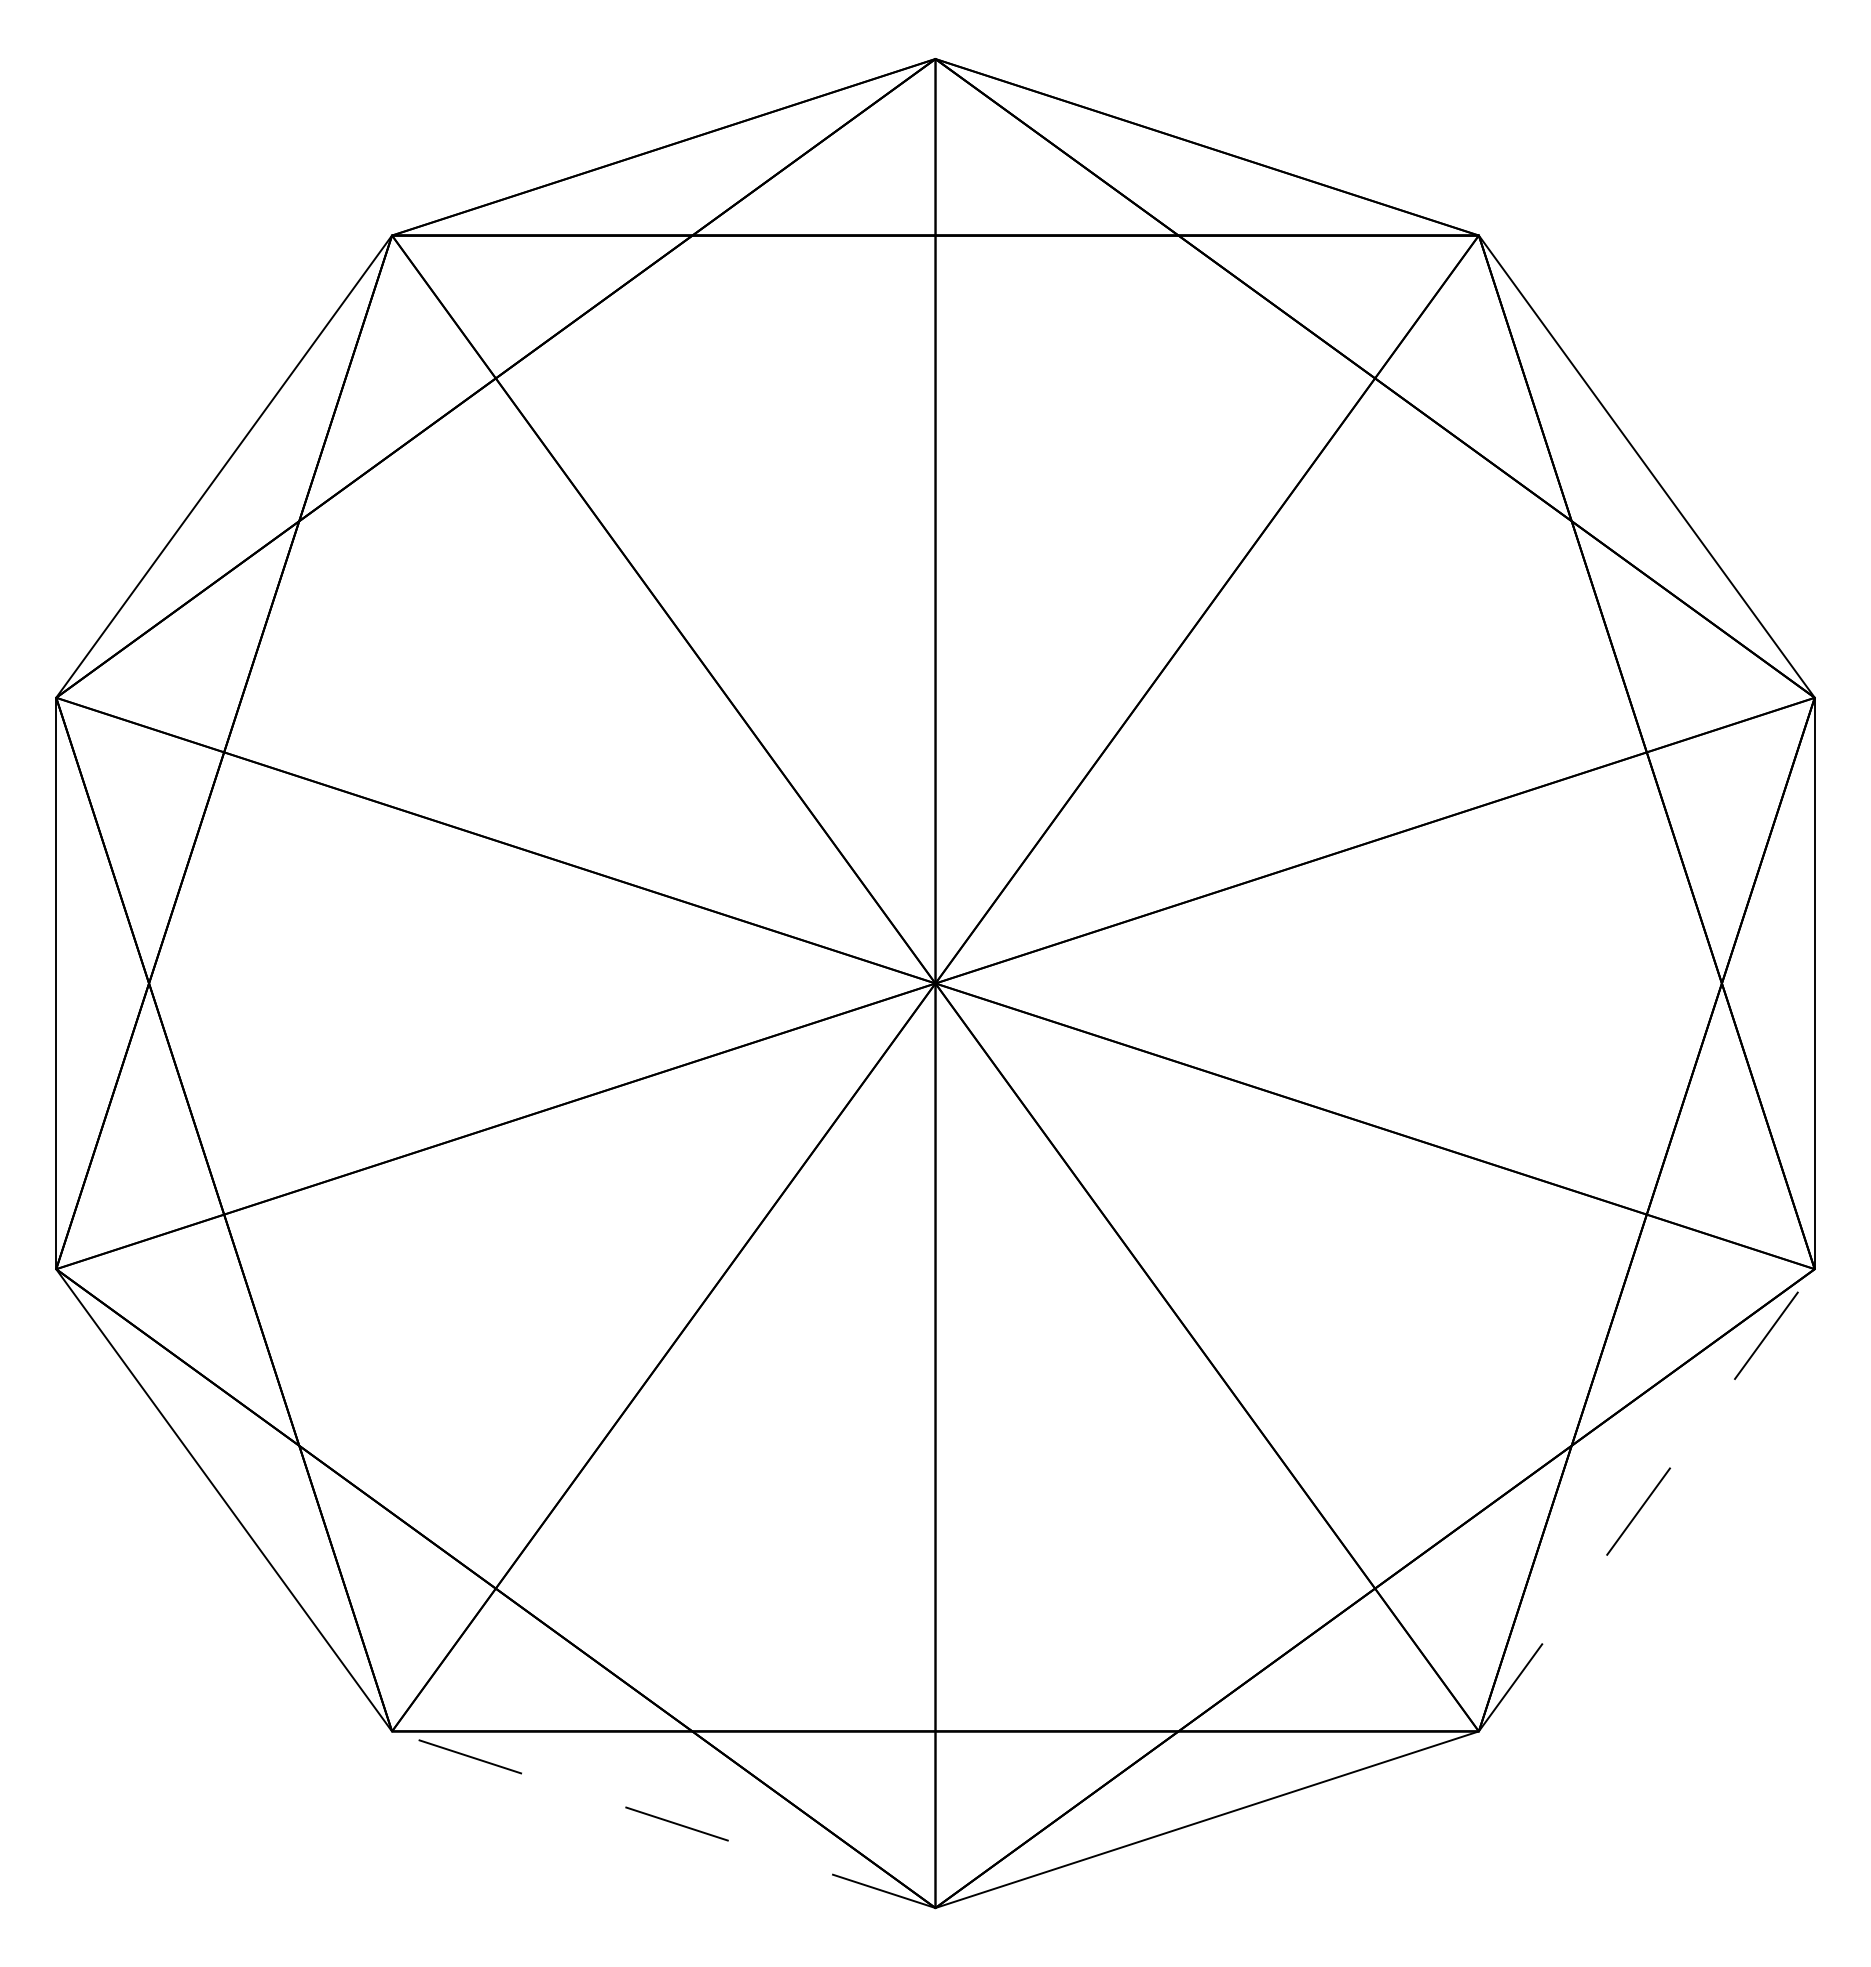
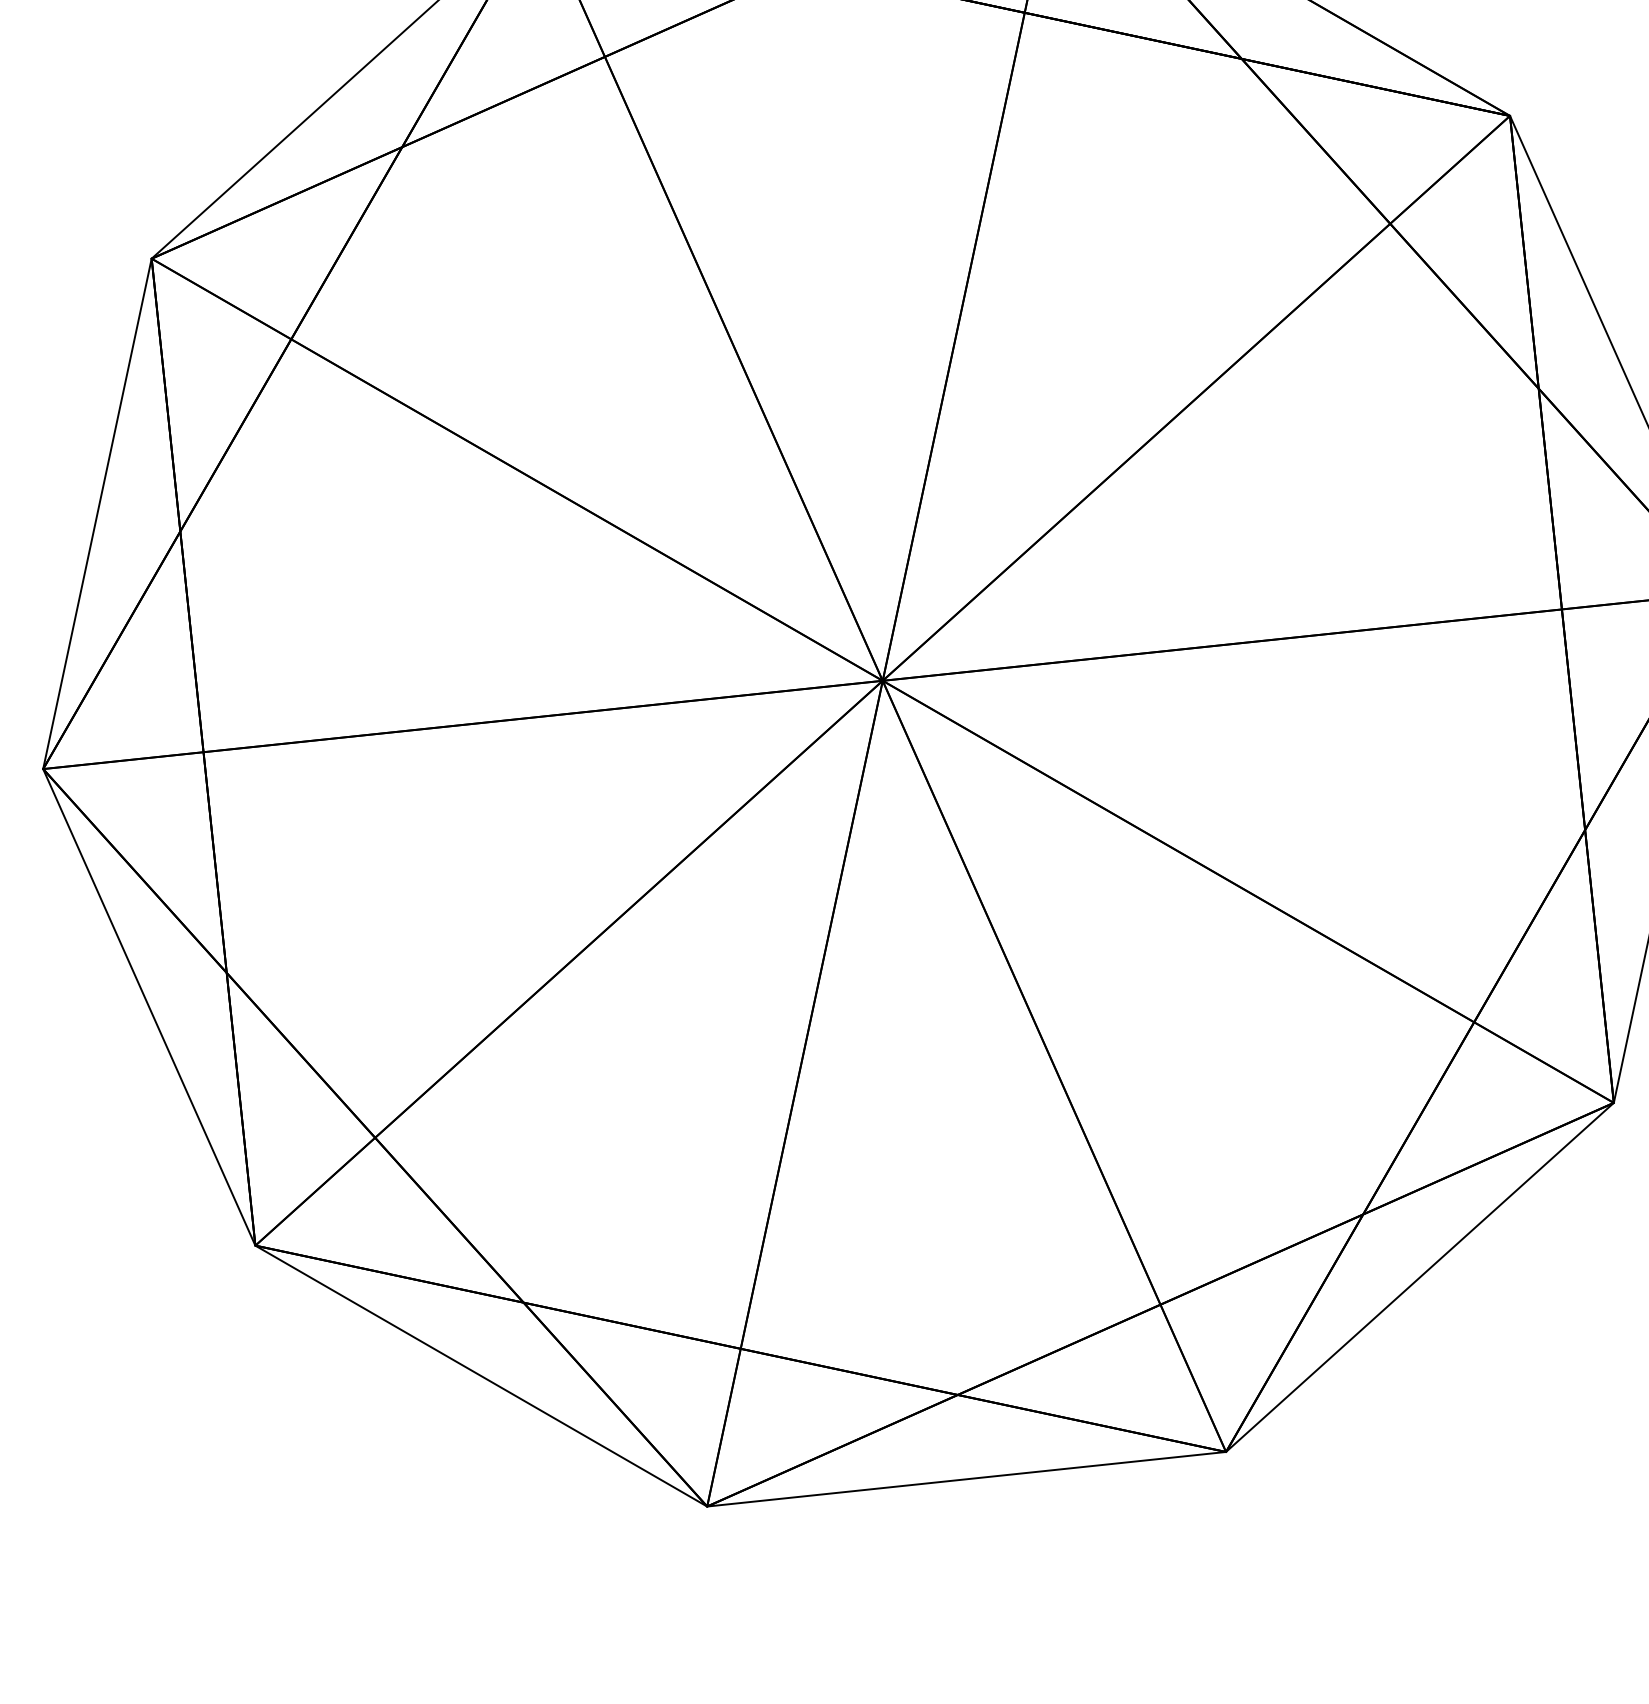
line: (1646, 1500) -> (1419, 1277), dashed -> solid
line: (663, 1819) -> (481, 1375), dashed -> solid

